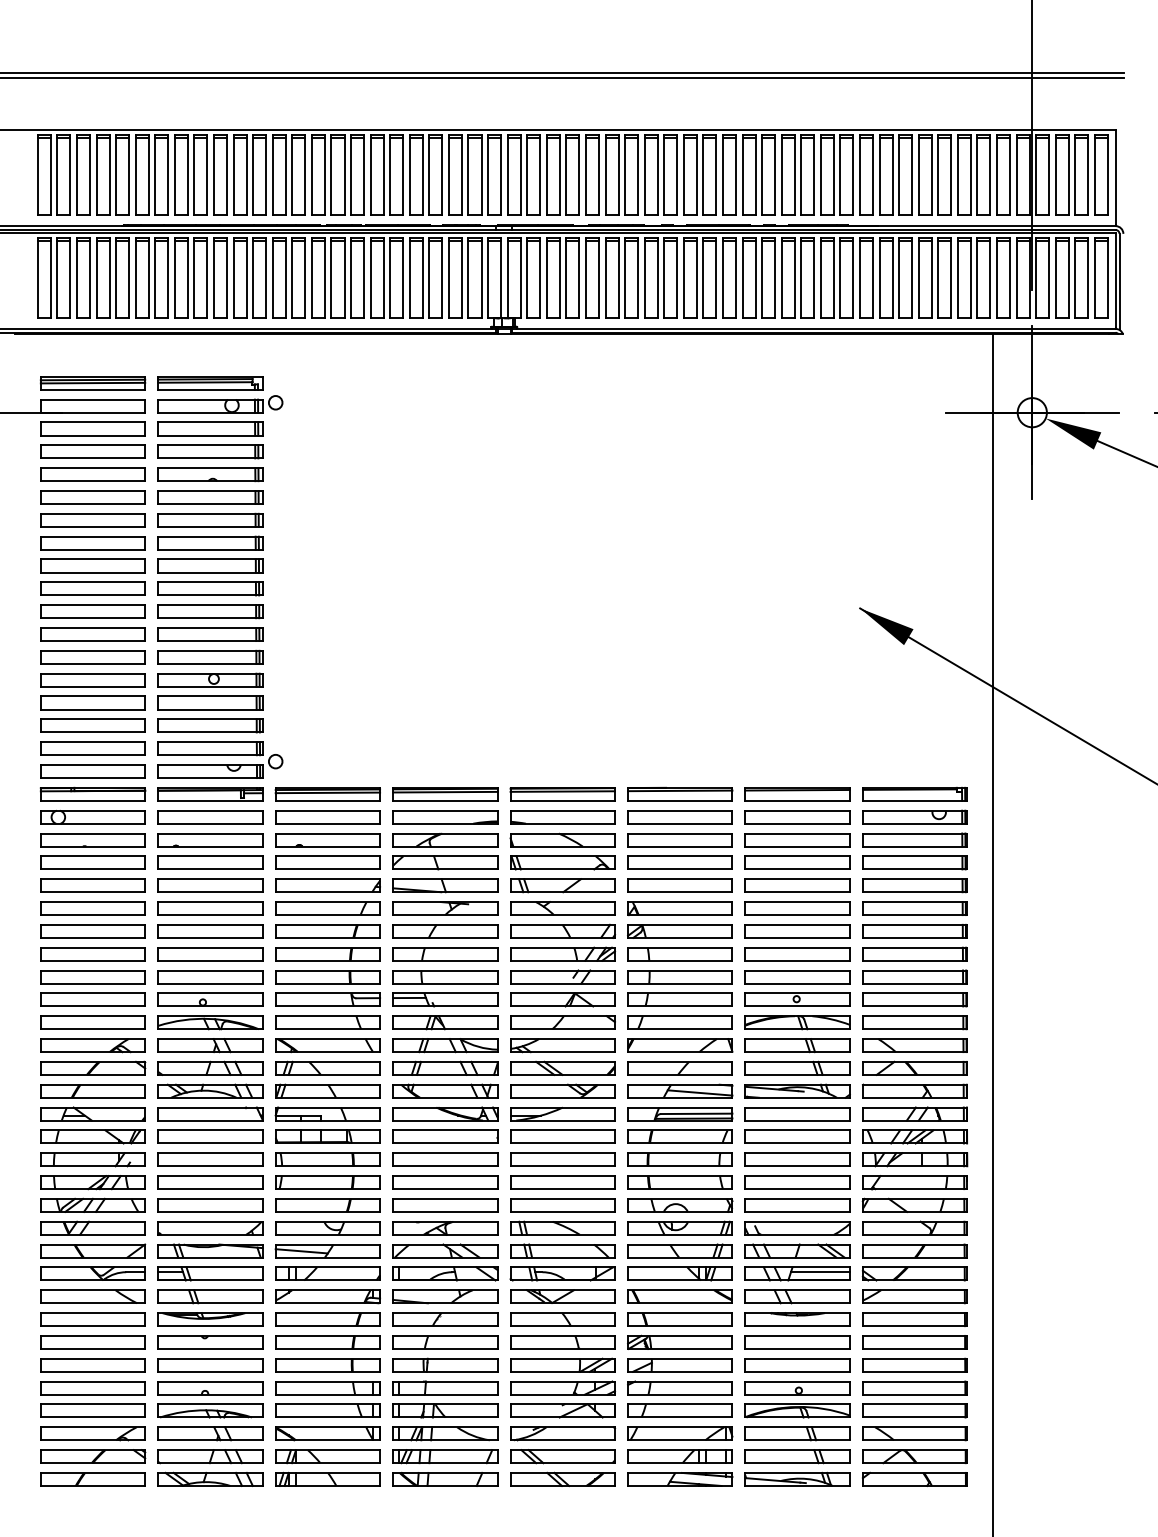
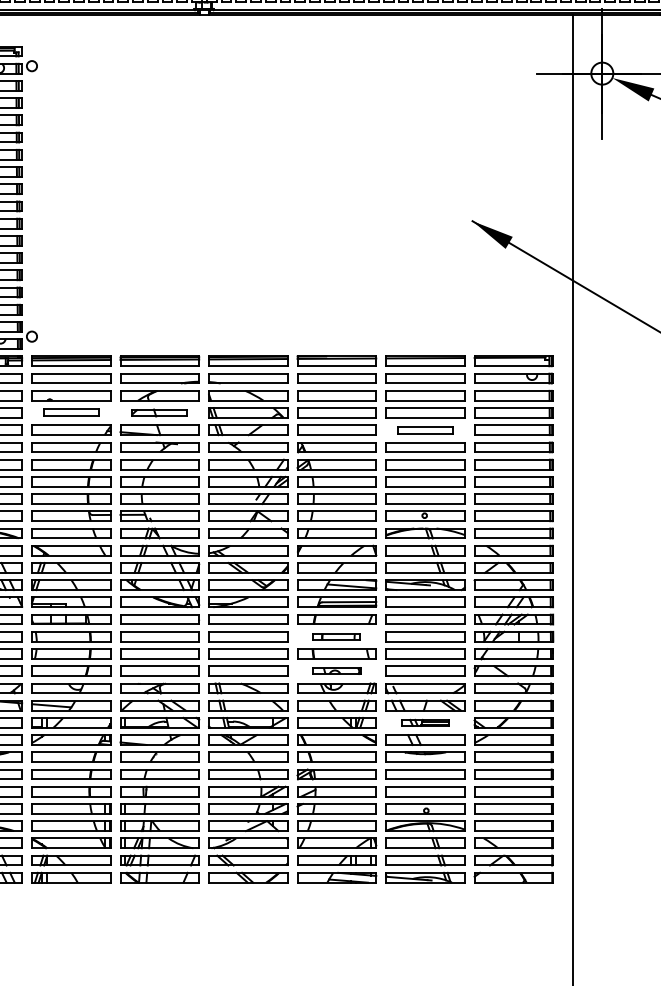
part: (327, 862) -> (71, 412), size x0.7
part: (445, 862) -> (159, 412), size x0.7
part: (797, 885) -> (425, 430), size x0.7
part: (679, 1159) -> (336, 636), size x0.6
part: (680, 1204) -> (337, 670), size x0.6
part: (797, 1273) -> (425, 722), size x0.6

